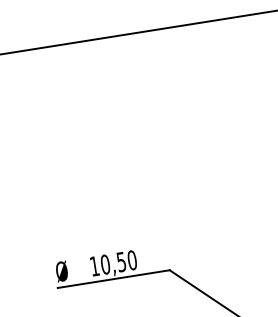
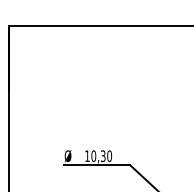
text: (121, 260) -> (103, 155), 10,50 -> 10,30

